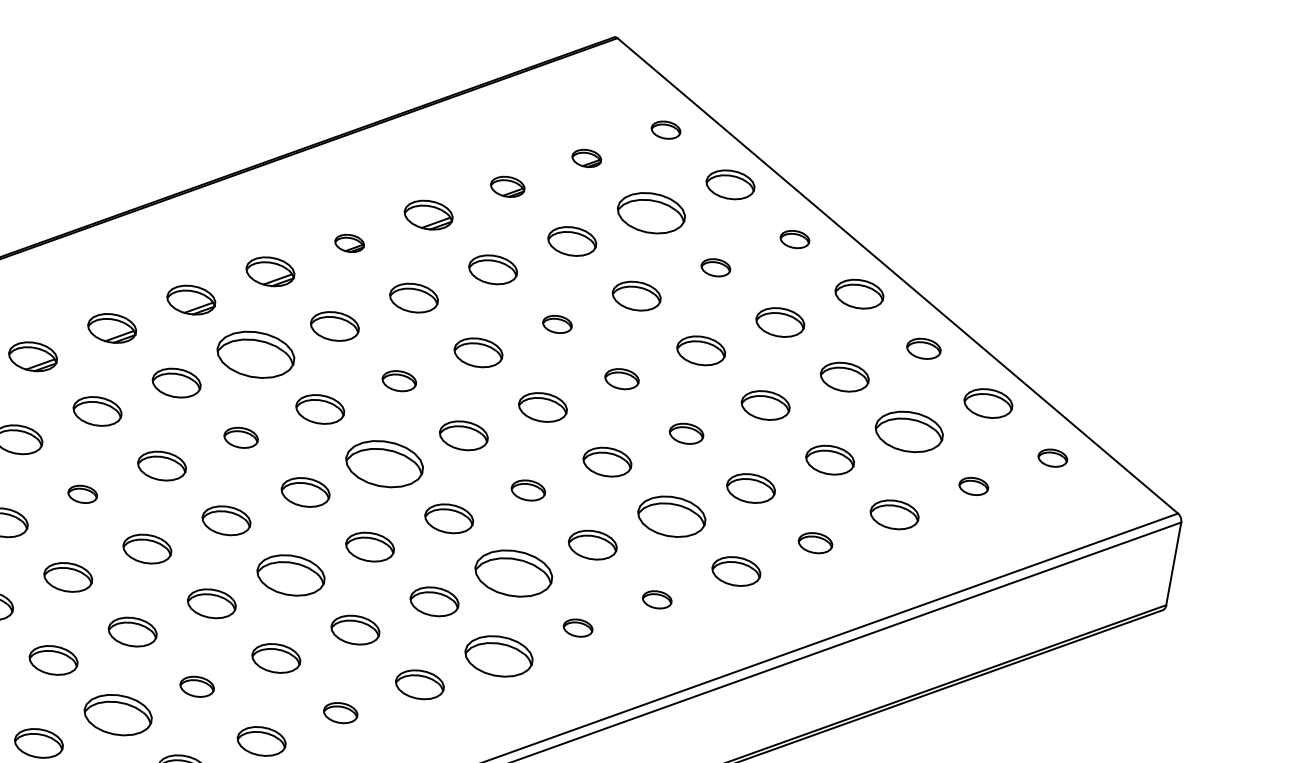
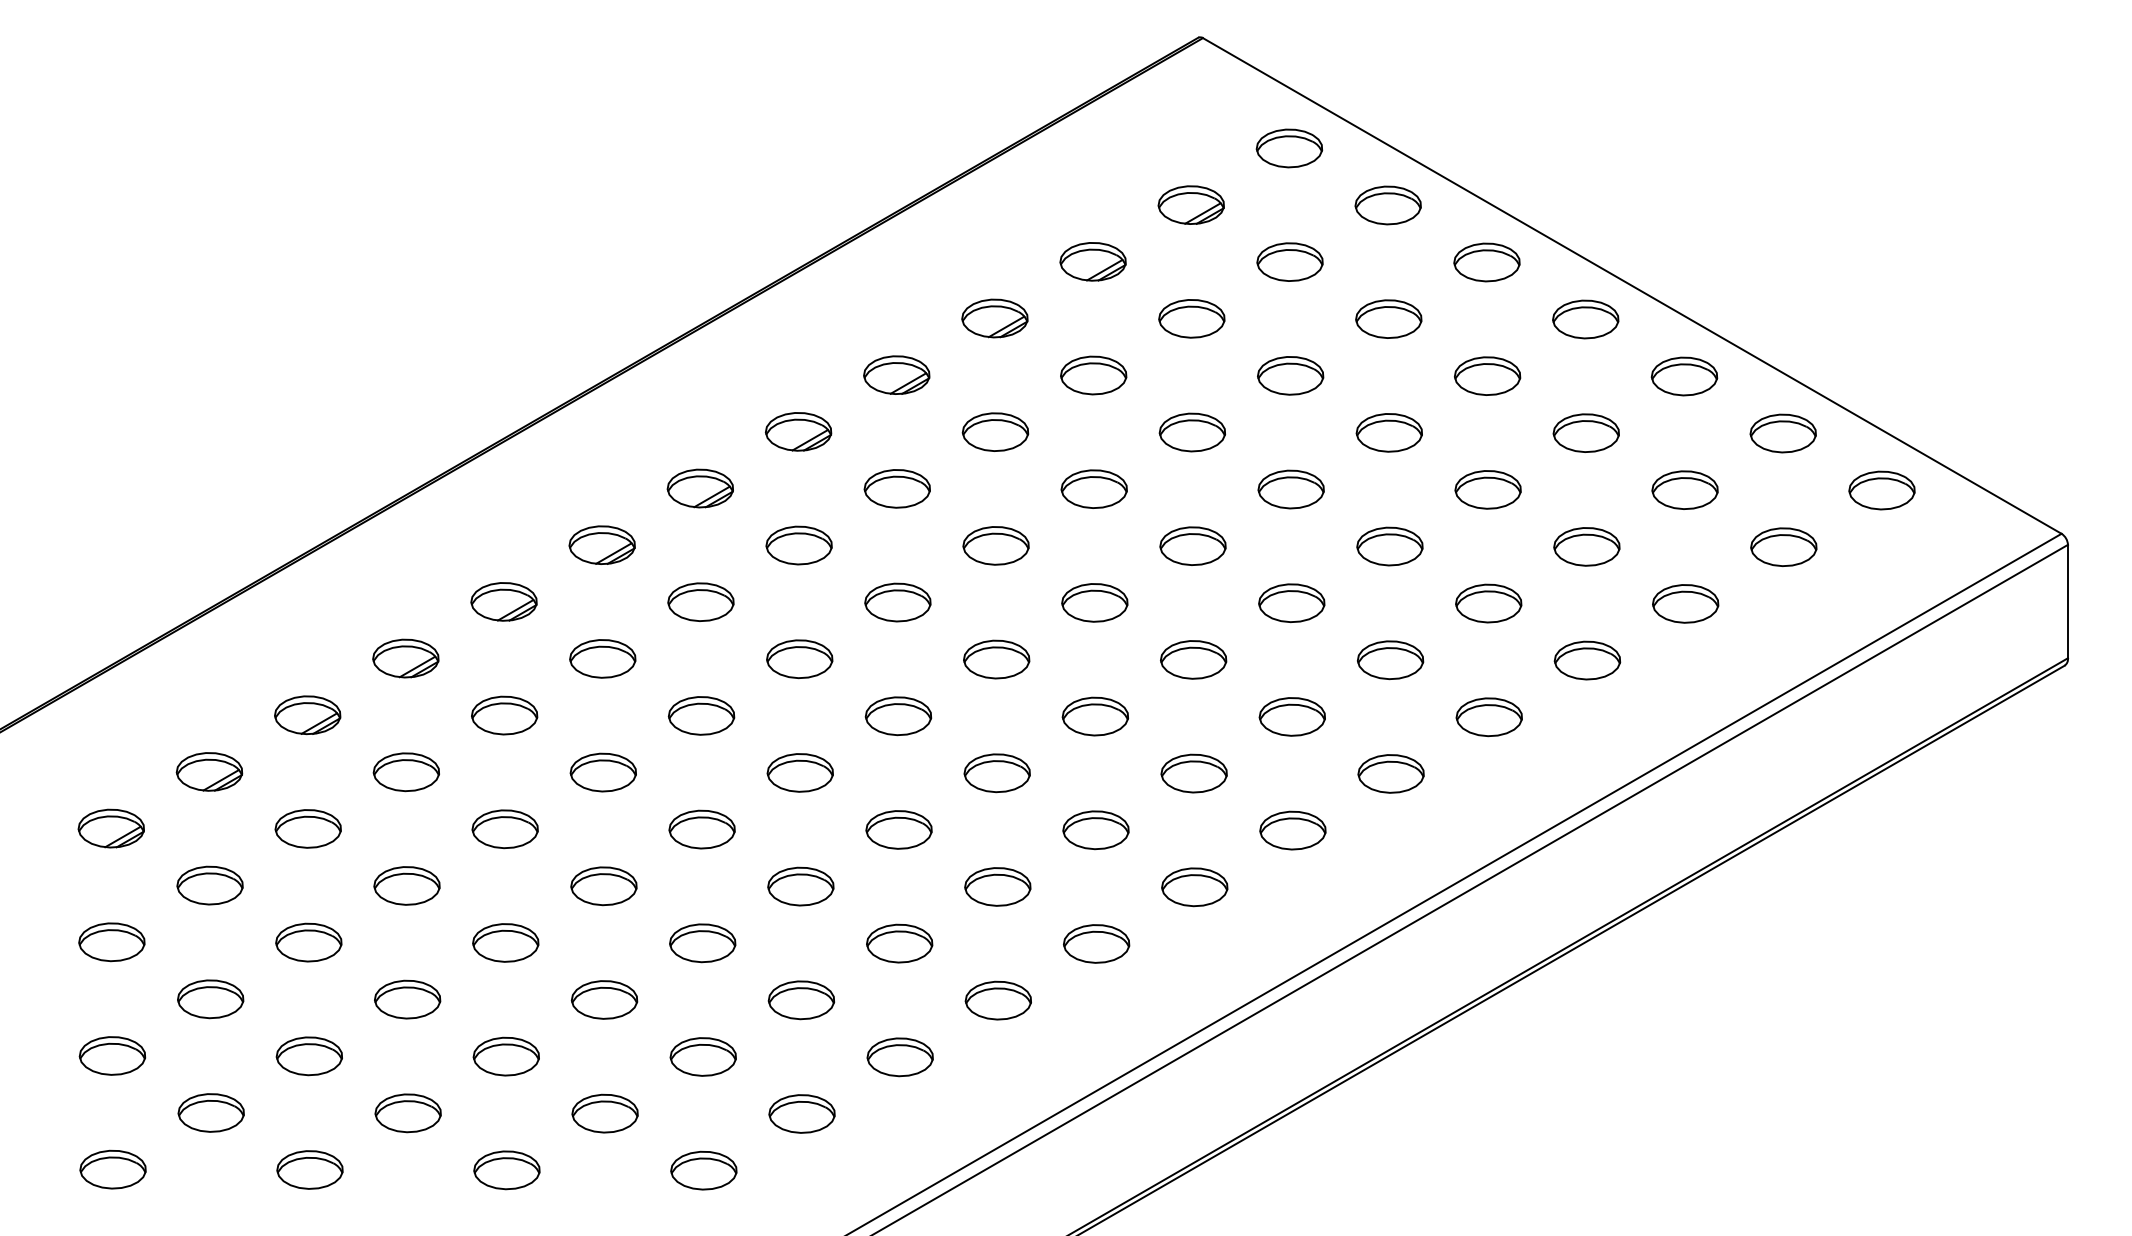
part: (666, 130) -> (1289, 148), size x1.67
part: (586, 157) -> (1190, 204), size x1.67
part: (507, 186) -> (1092, 261), size x1.43
part: (651, 212) -> (1289, 261), size x0.71
part: (794, 239) -> (1486, 262), size x1.67
part: (349, 242) -> (896, 374), size x1.67
part: (715, 267) -> (1388, 318), size x1.67
part: (556, 324) -> (1191, 432), size x1.67
part: (923, 348) -> (1684, 376), size x1.43
part: (255, 354) -> (798, 545), size x0.62
part: (621, 379) -> (1290, 489), size x1.43
part: (398, 380) -> (995, 545), size x1.43
part: (908, 431) -> (1684, 489), size x0.71
part: (686, 433) -> (1389, 546), size x1.43
part: (240, 437) -> (799, 659), size x1.43
part: (1052, 458) -> (1881, 490), size x1.67
part: (384, 464) -> (996, 659), size x0.62
part: (973, 485) -> (1783, 546), size x1.67
part: (528, 490) -> (1193, 659), size x1.43
part: (82, 494) -> (602, 772), size x1.67
part: (671, 517) -> (1390, 660), size x0.71
part: (815, 543) -> (1587, 660), size x1.43
part: (513, 573) -> (1193, 773), size x0.62
part: (290, 575) -> (898, 829), size x0.71
part: (656, 599) -> (1390, 773), size x1.67
part: (577, 628) -> (1292, 830), size x1.67
part: (498, 656) -> (1194, 887), size x0.71
part: (197, 686) -> (801, 1000), size x1.43
part: (340, 712) -> (997, 1000), size x1.43
part: (117, 714) -> (702, 1056), size x0.71

